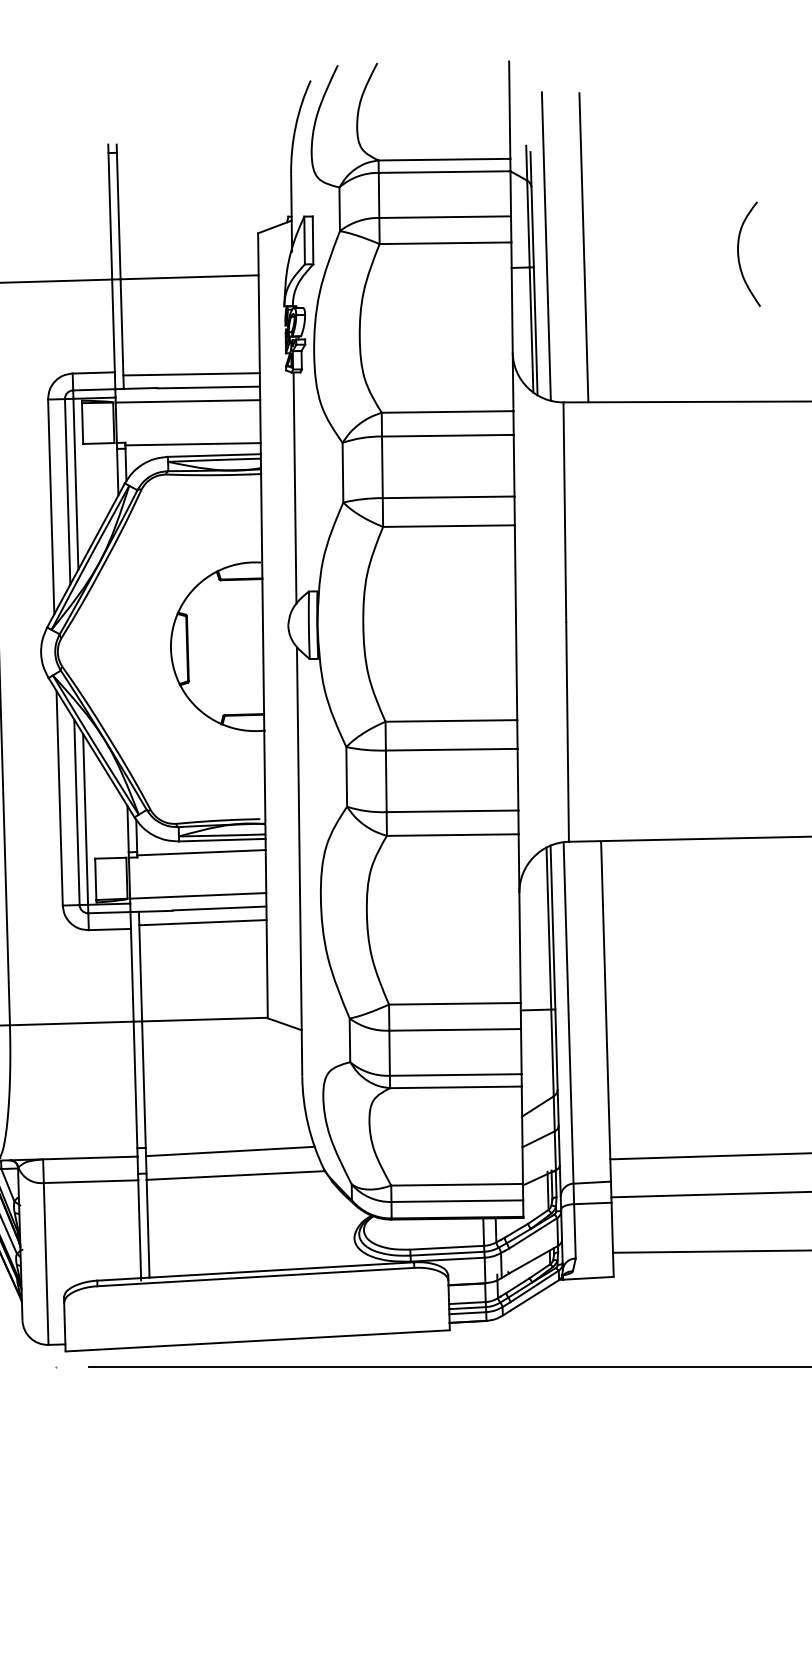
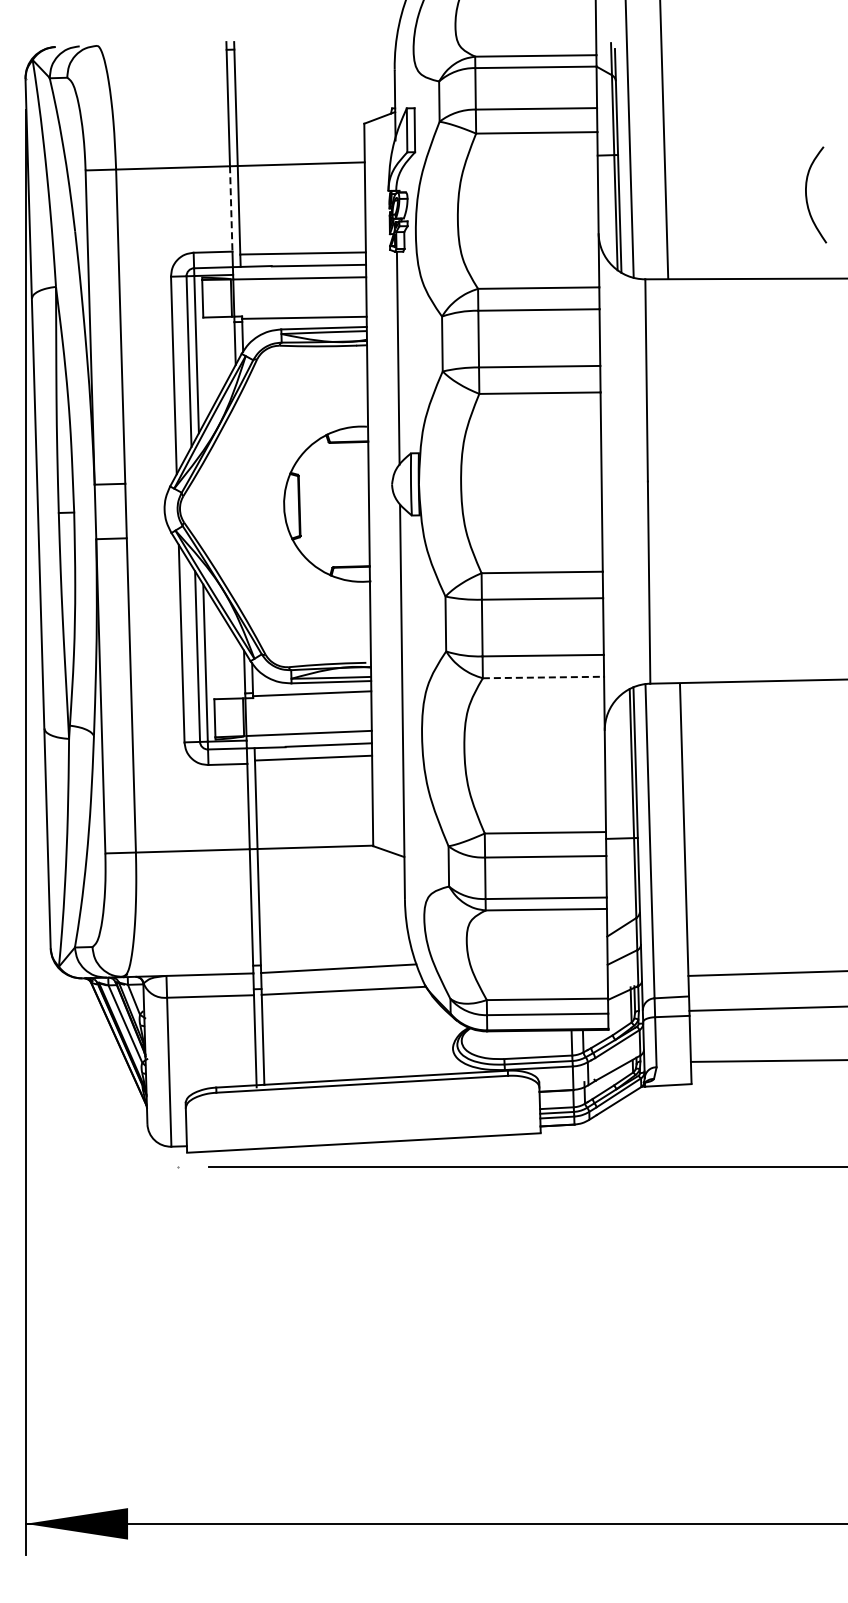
curve: (739, 255) -> (807, 196), moved
line: (113, 325) -> (231, 208), solid -> dashed
line: (452, 835) -> (543, 677), solid -> dashed

